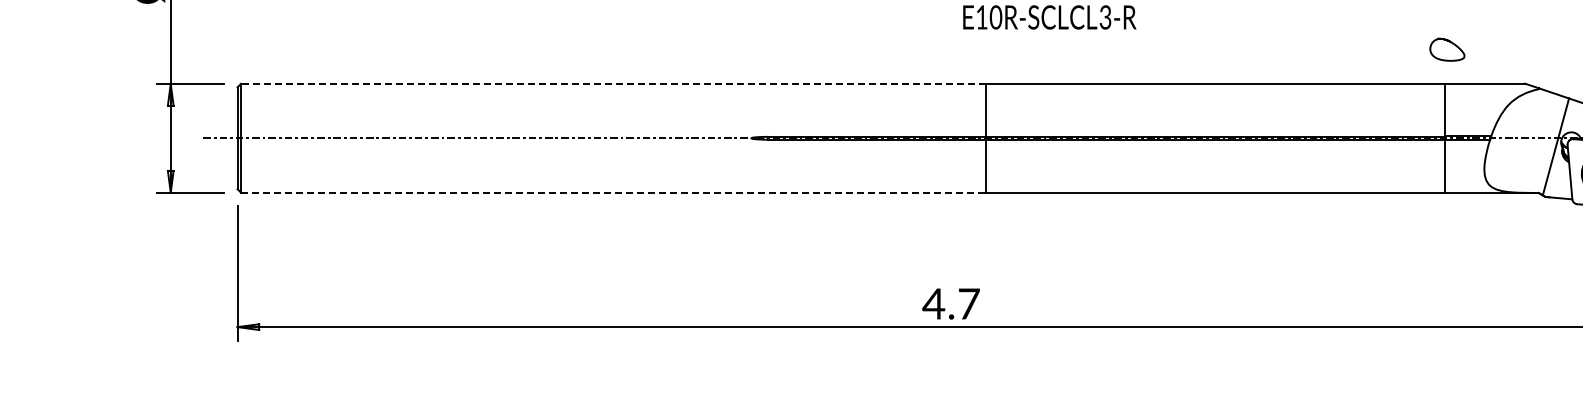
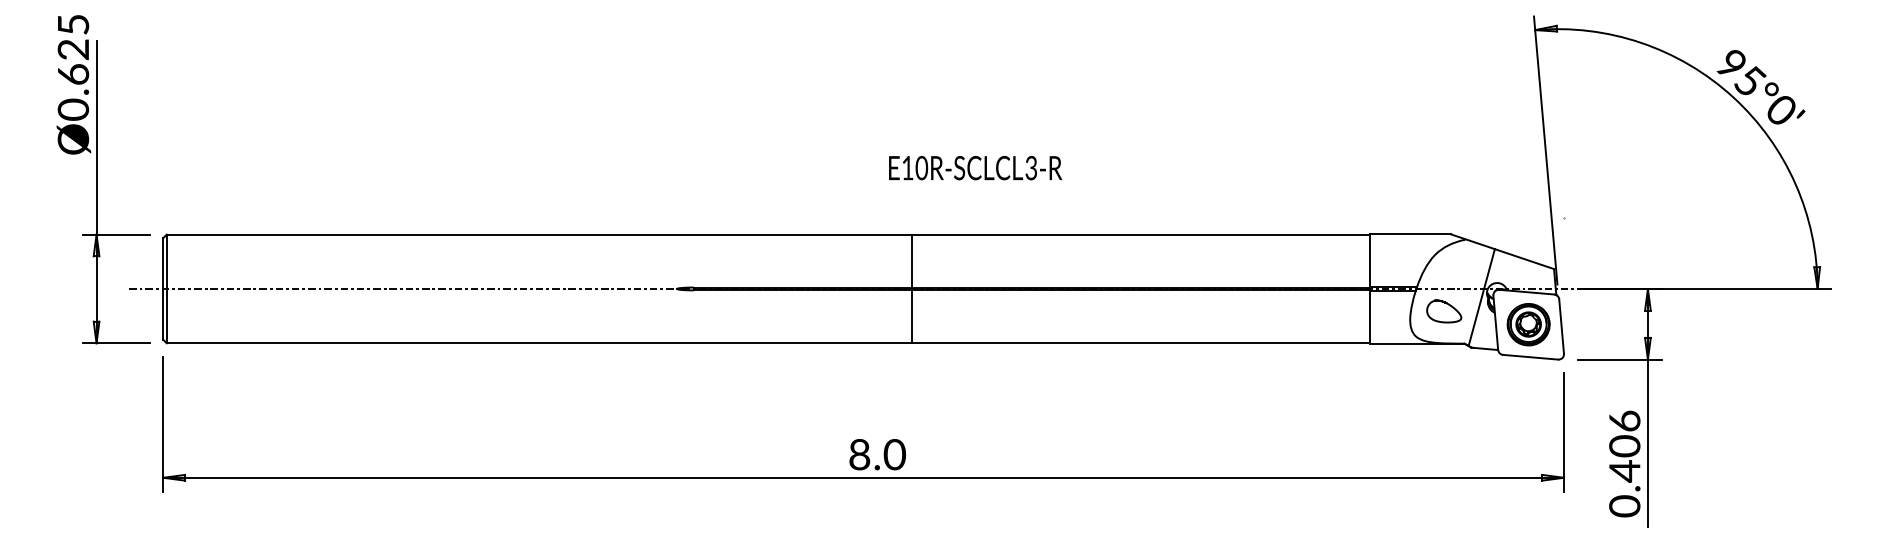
curve: (1451, 43) -> (1448, 305), moved
line: (613, 83) -> (539, 234), dashed -> solid
line: (613, 192) -> (539, 343), dashed -> solid
text: (951, 303) -> (877, 454), 4.7 -> 8.0

